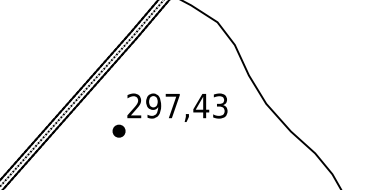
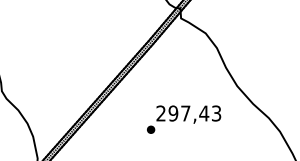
text: (170, 115) -> (184, 119), moved

